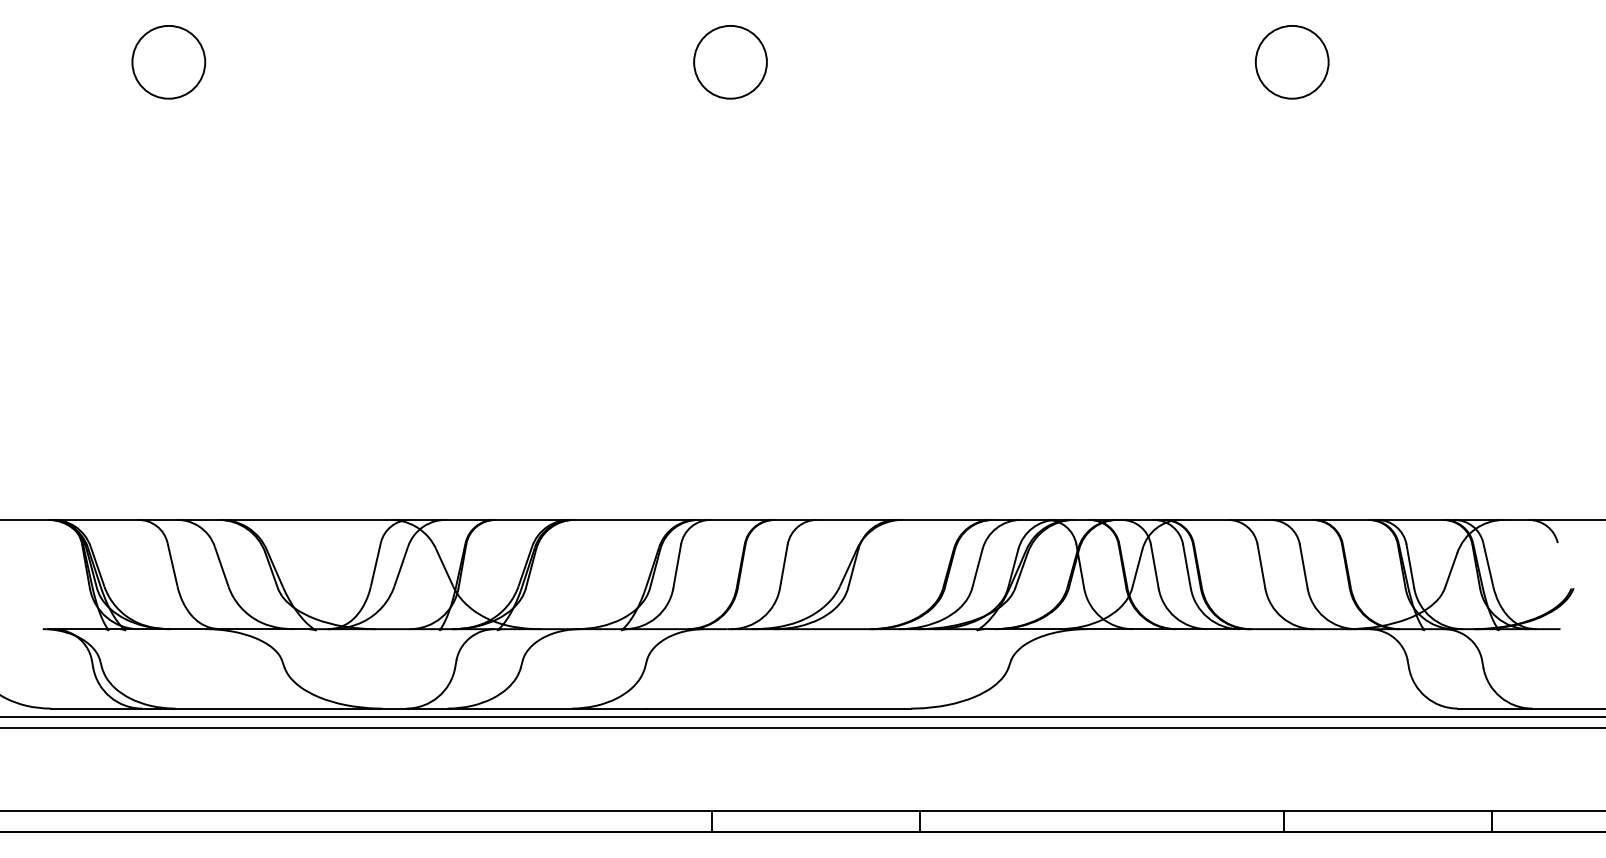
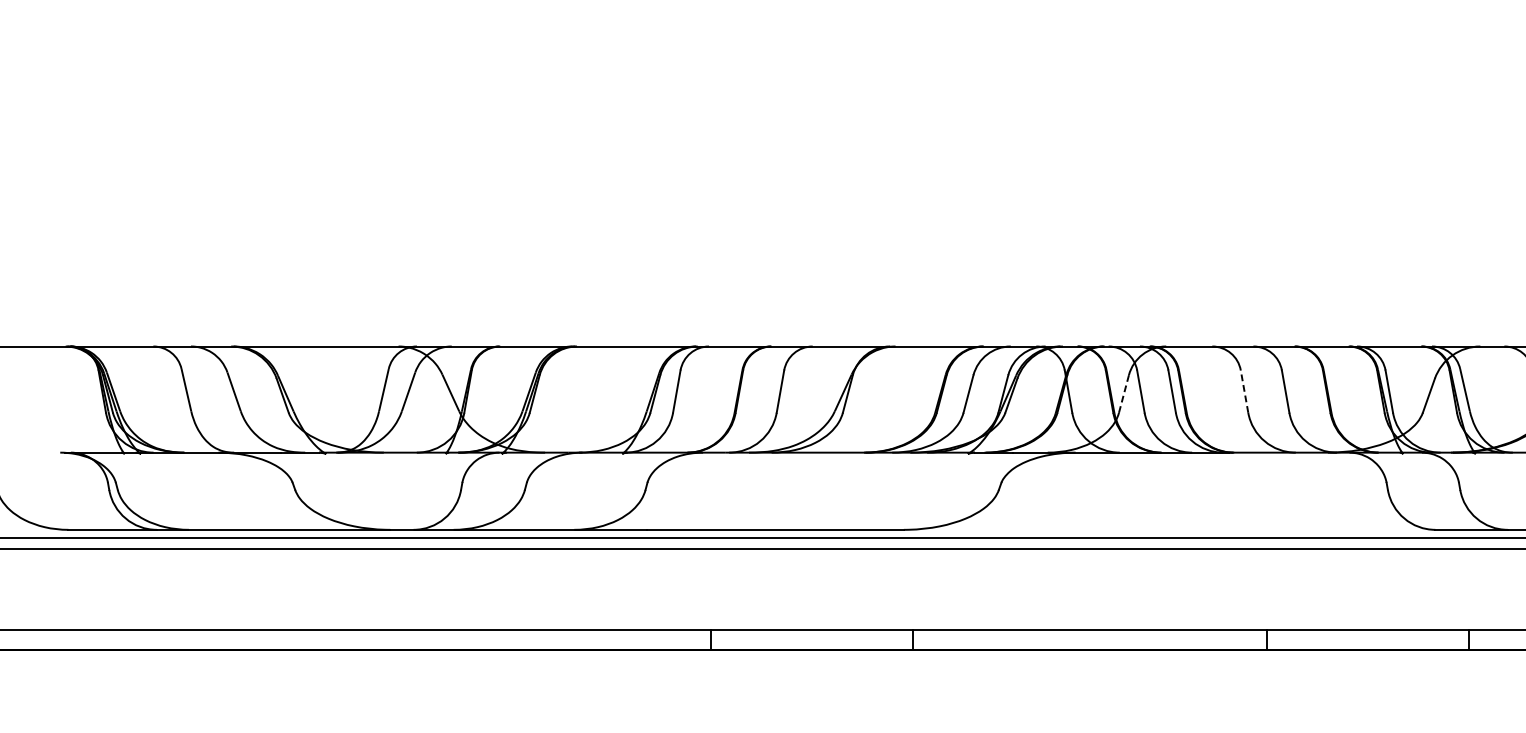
line: (1261, 565) -> (1244, 390), solid -> dashed
line: (1137, 568) -> (1124, 393), solid -> dashed

